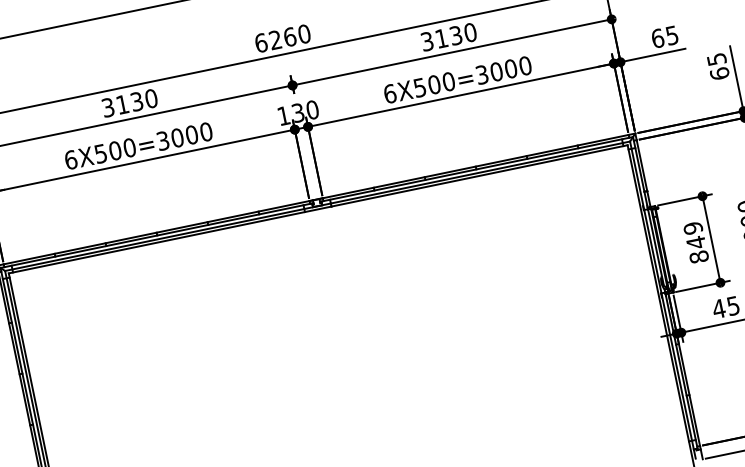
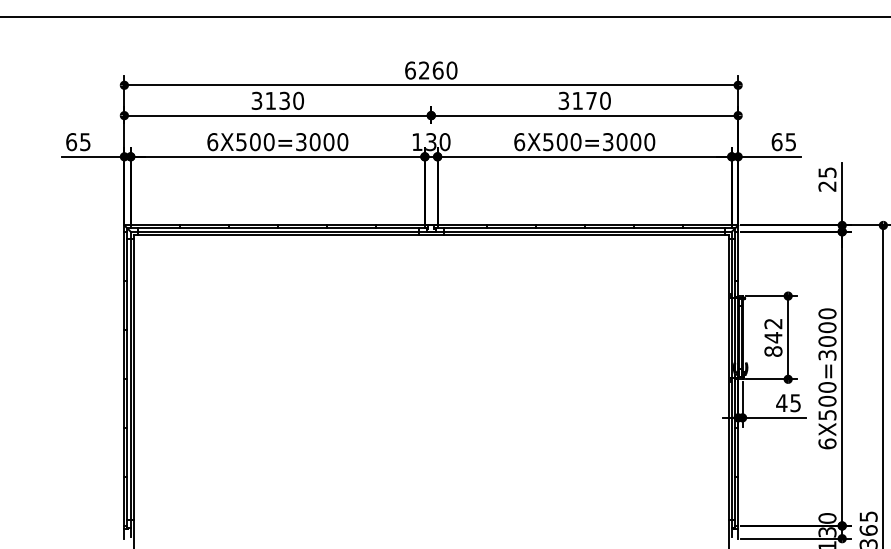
text: (455, 35) -> (591, 100), 3130 -> 3170
text: (719, 73) -> (827, 186), 65 -> 25
text: (693, 227) -> (773, 323), 849 -> 842

